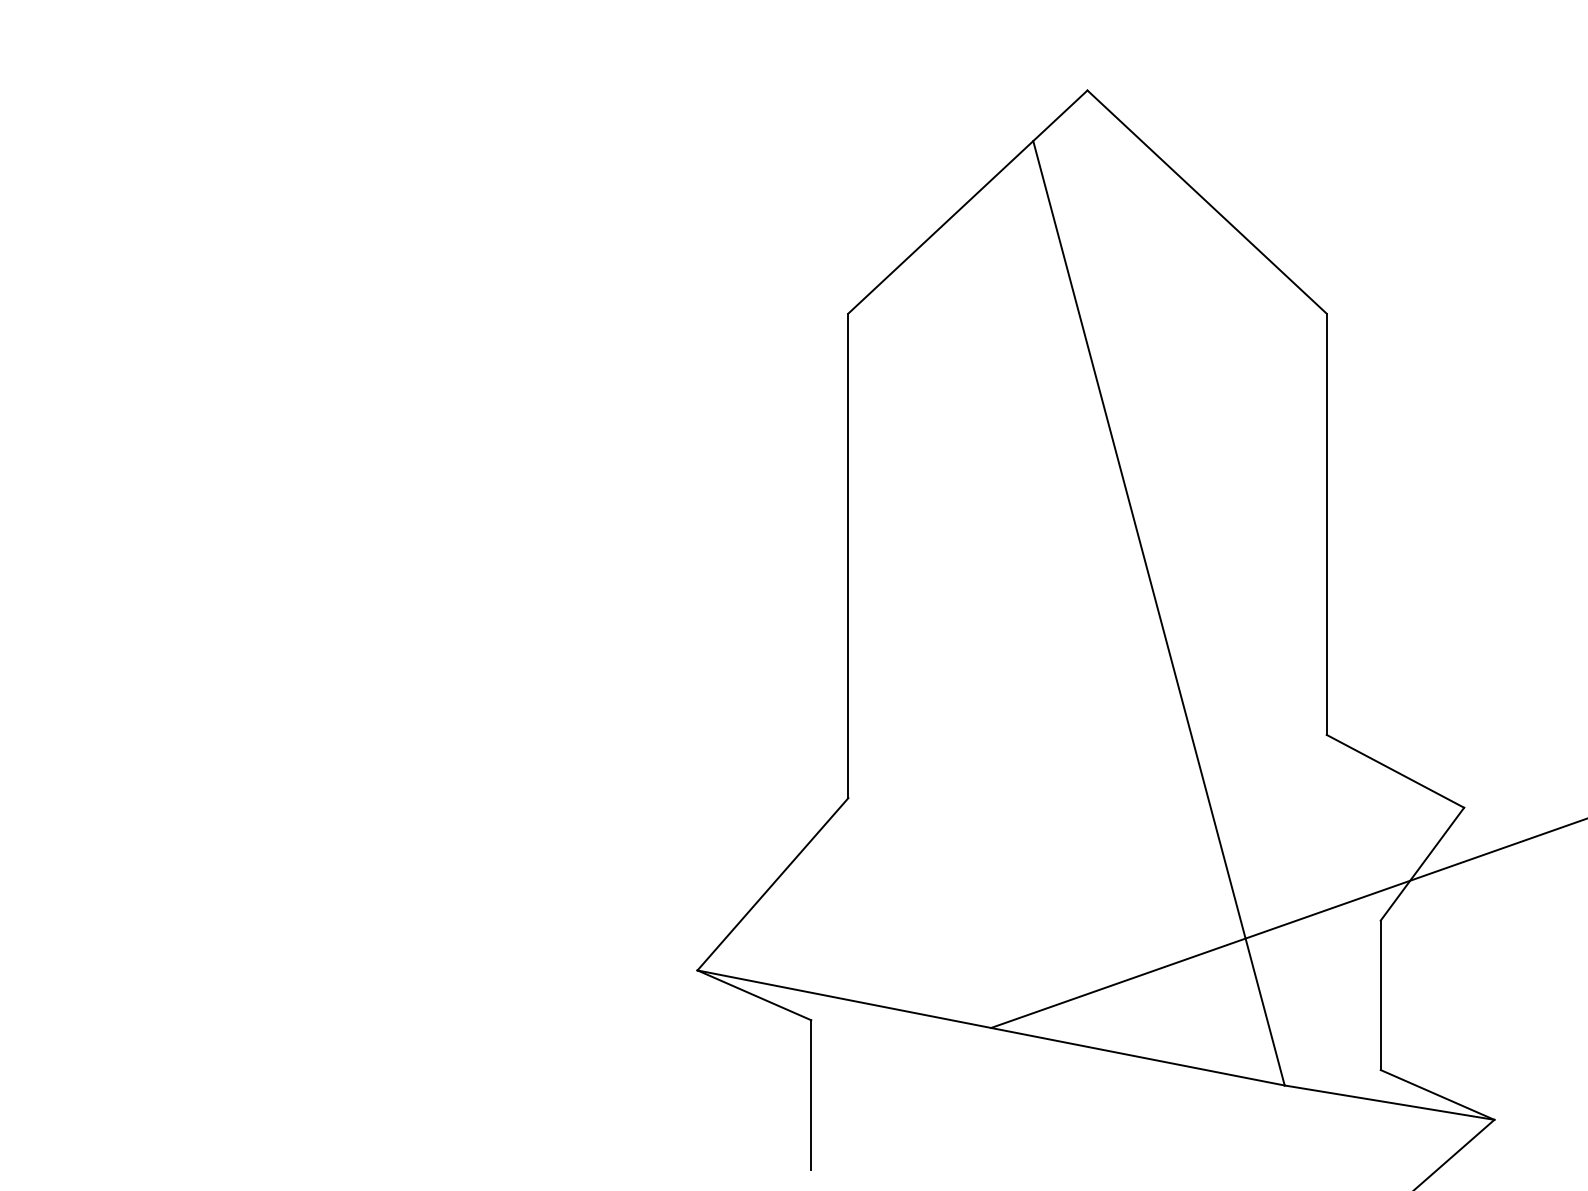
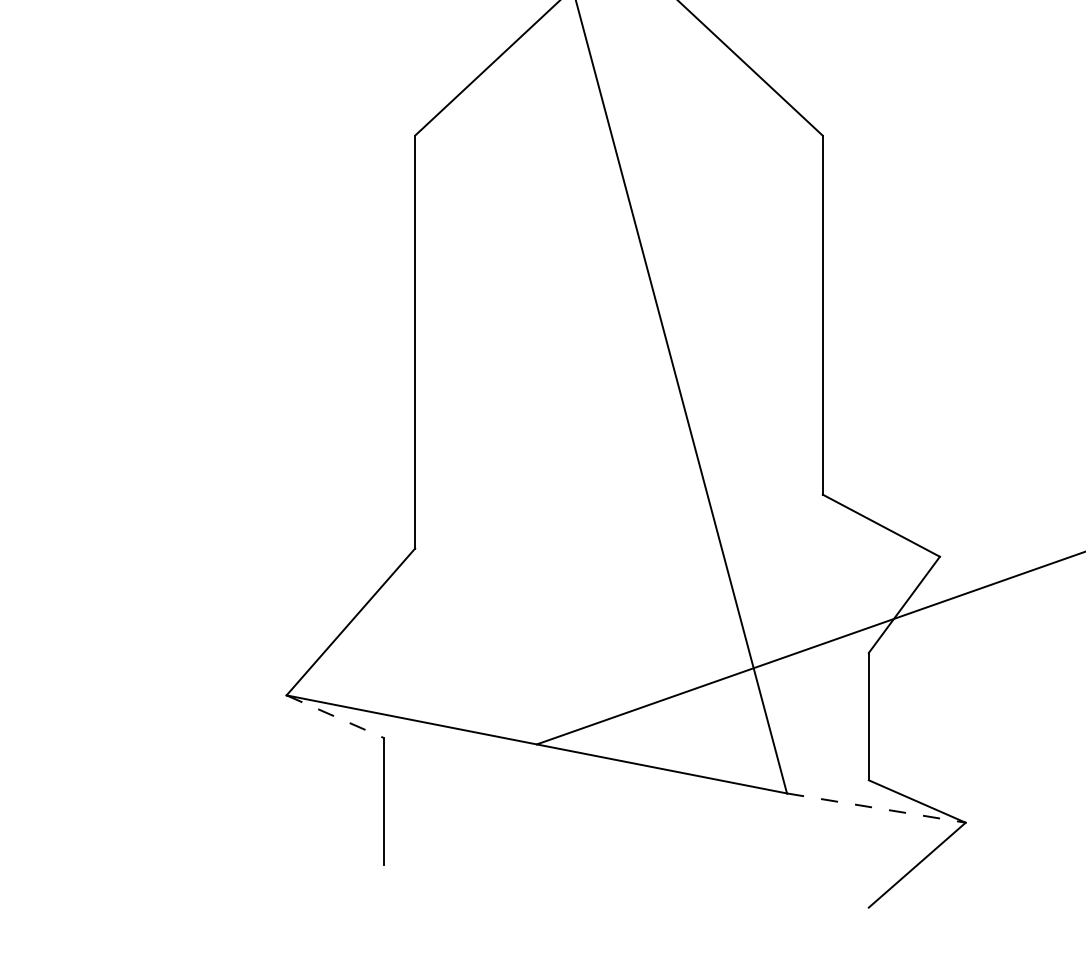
line: (754, 995) -> (335, 716), solid -> dashed
line: (1390, 1102) -> (877, 807), solid -> dashed

